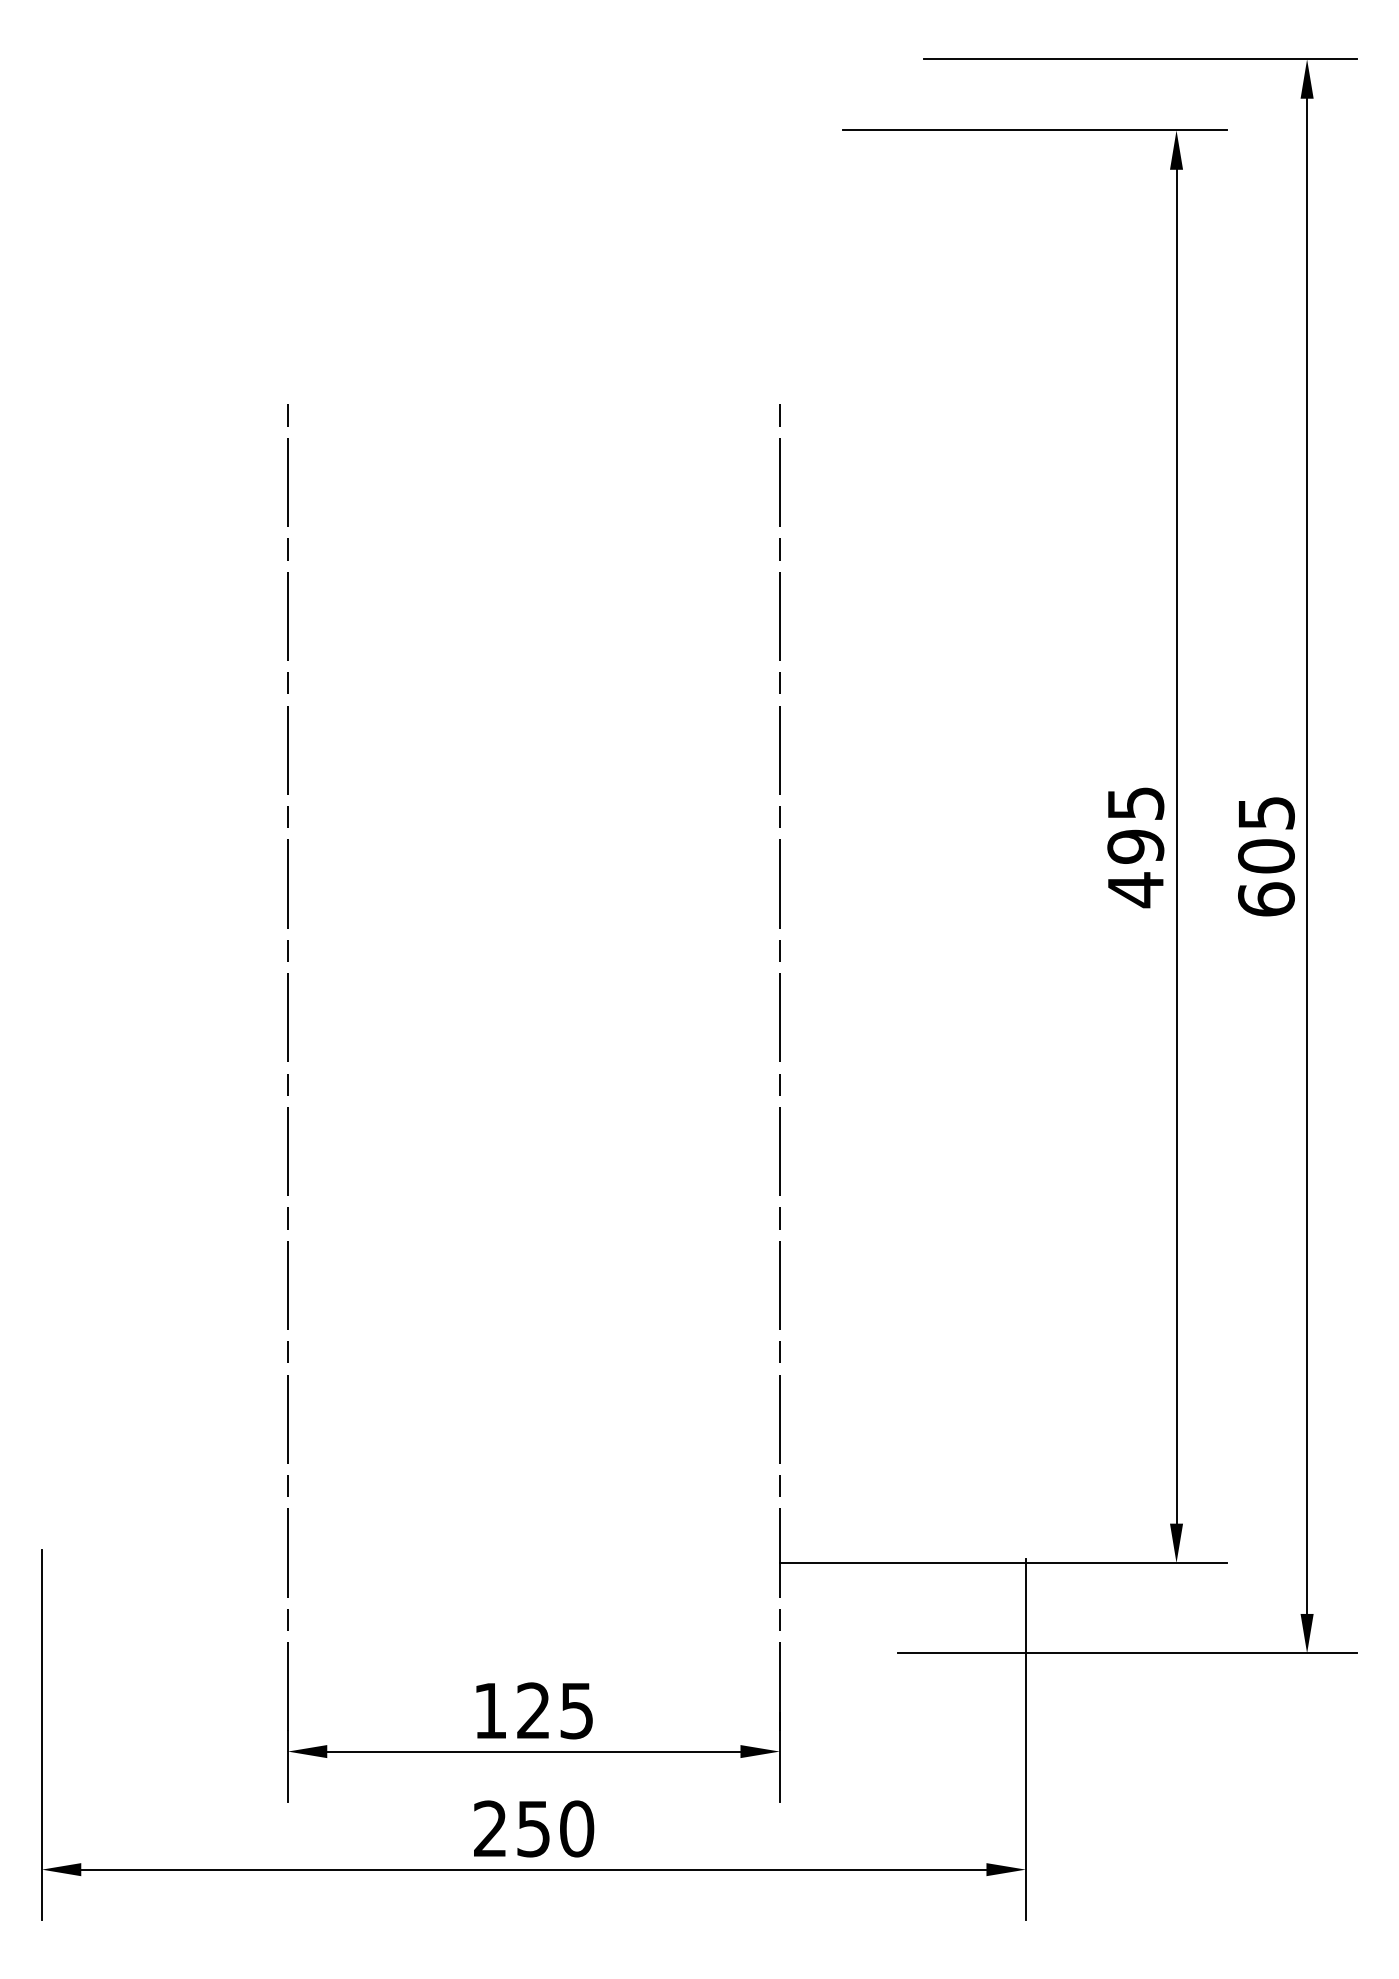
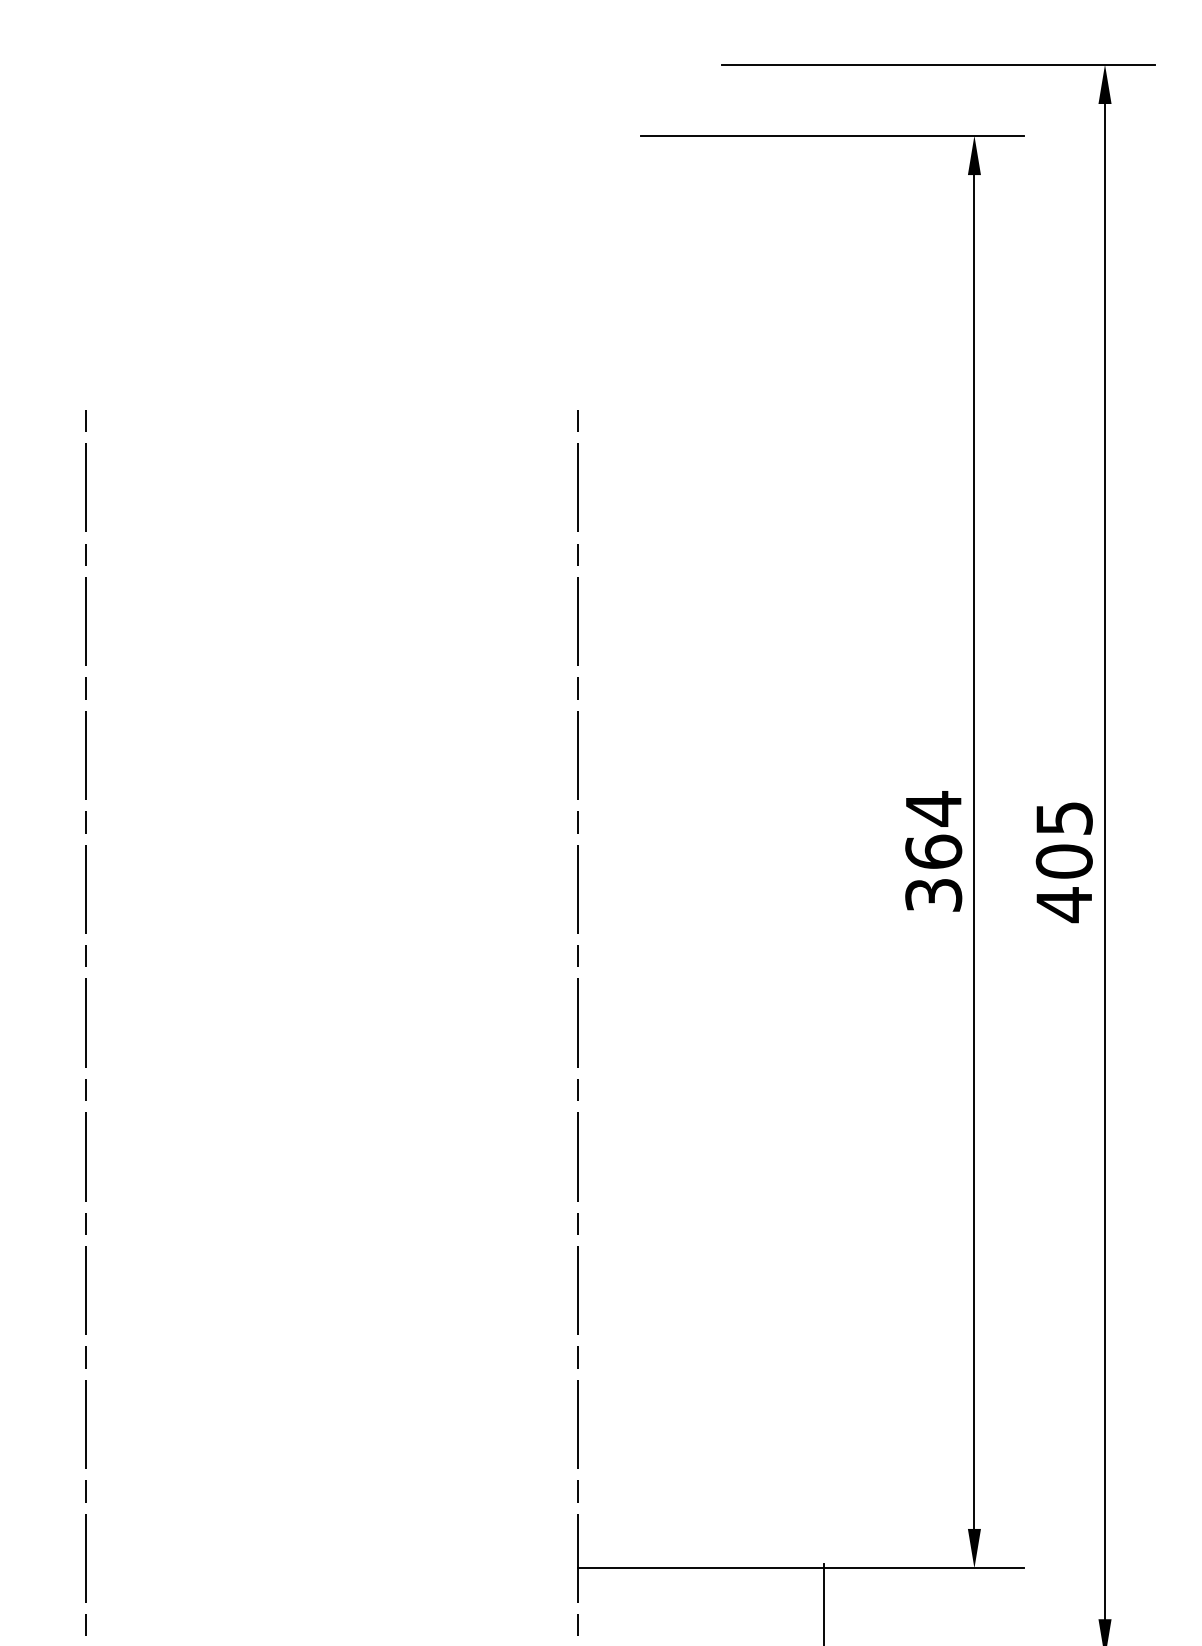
text: (1135, 846) -> (933, 851), 495 -> 364
text: (1266, 899) -> (1064, 904), 605 -> 405

